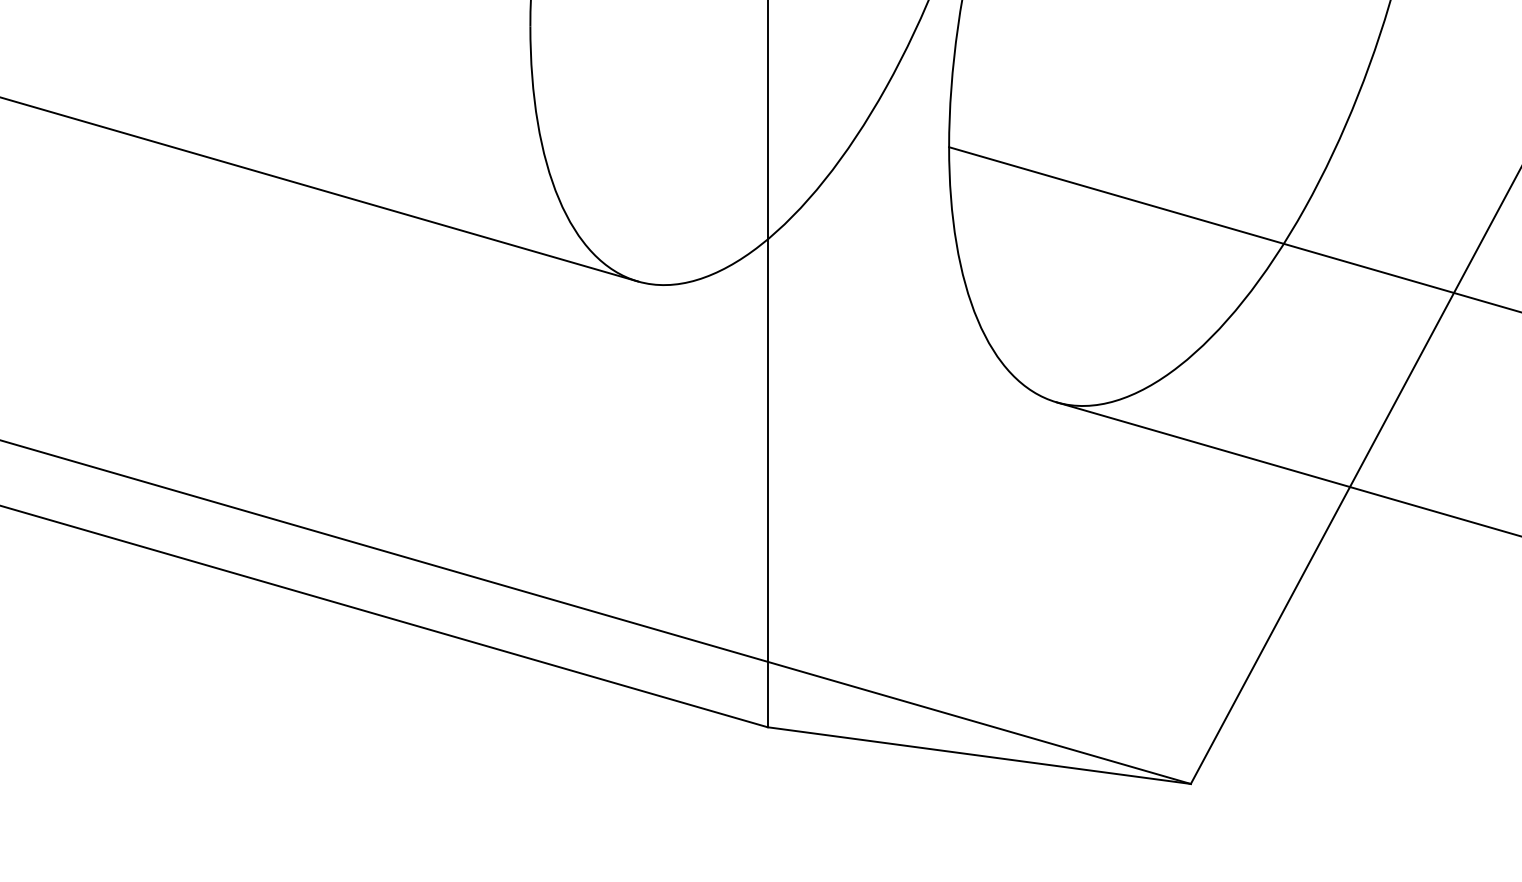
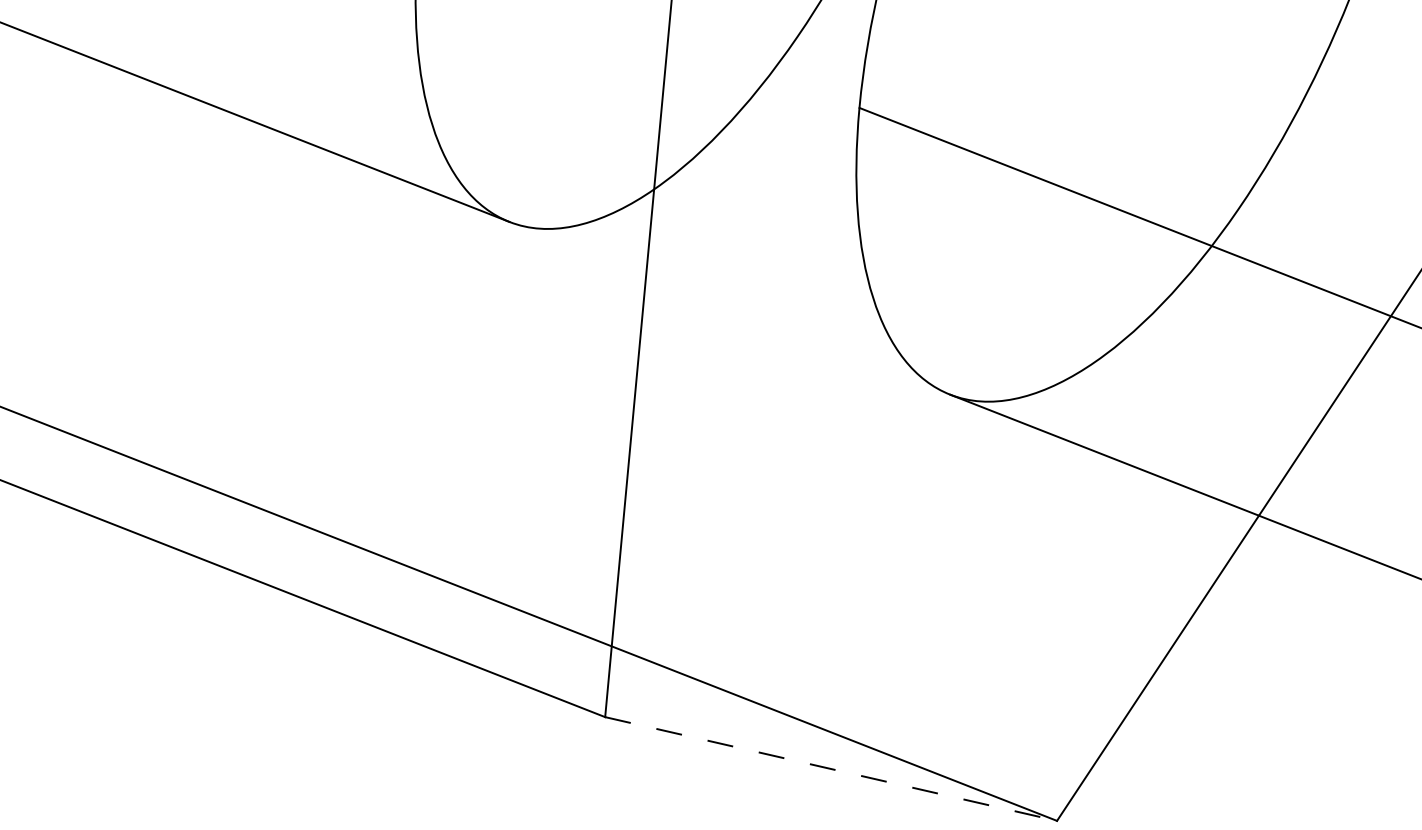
line: (979, 755) -> (831, 768), solid -> dashed

